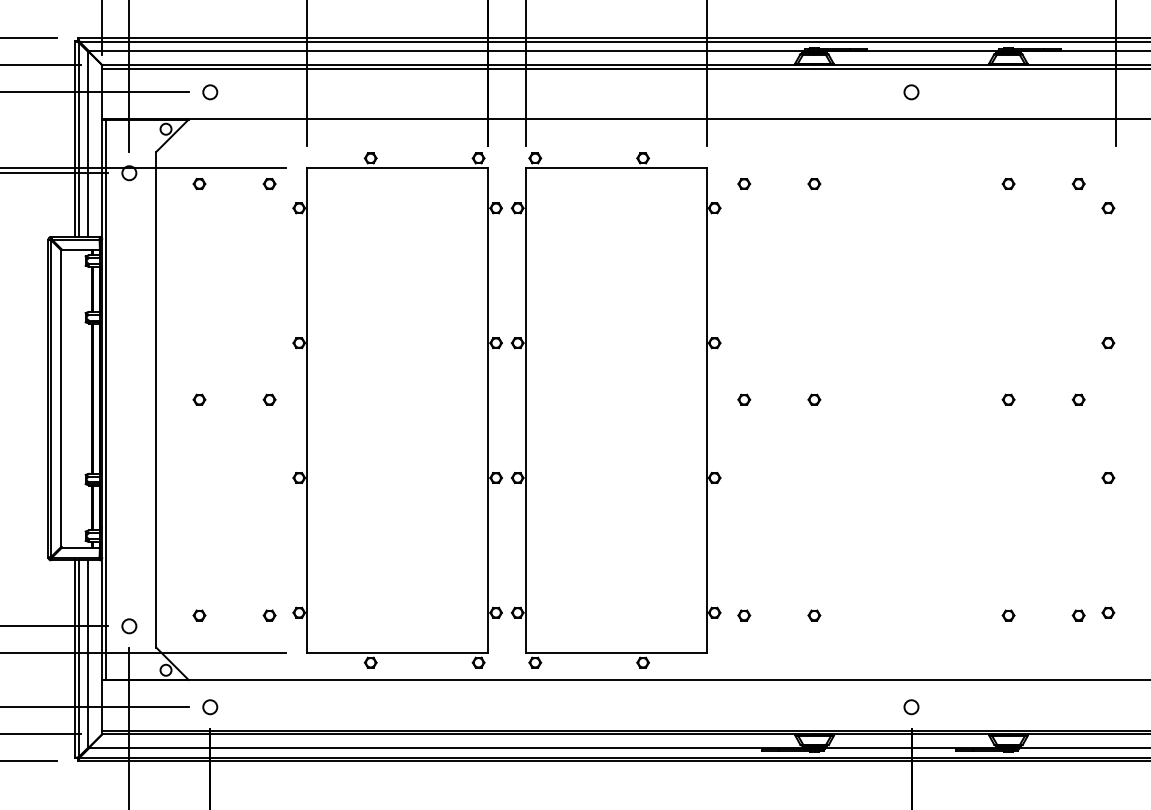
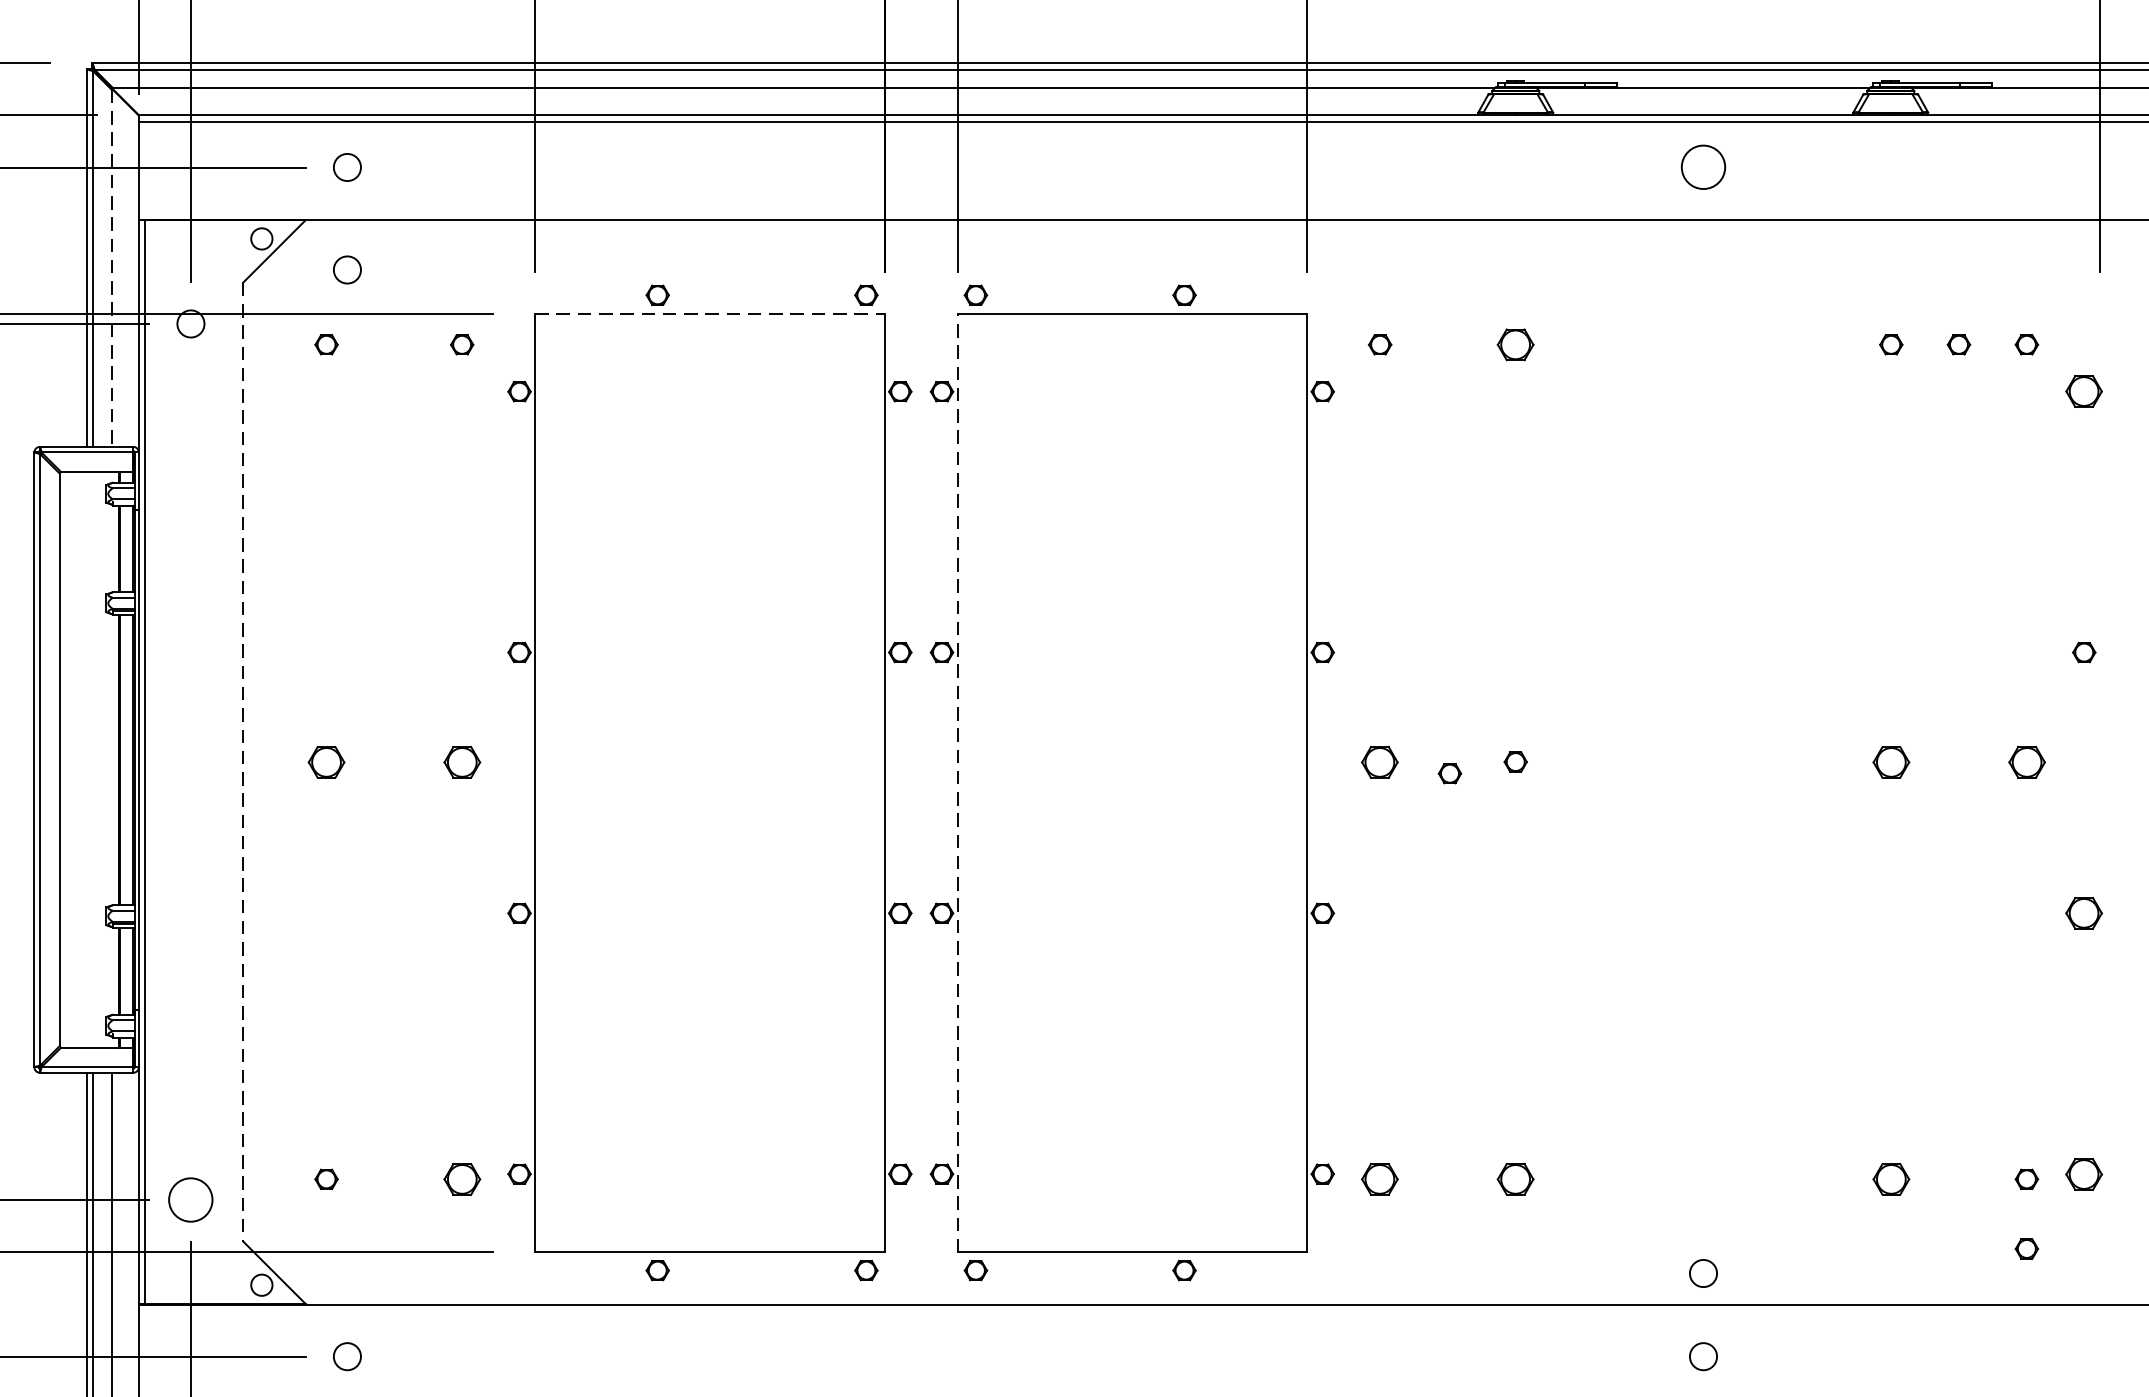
circle: (911, 92) -> (1703, 167), size x1.6
line: (88, 144) -> (111, 268), solid -> dashed
circle: (210, 145) -> (347, 270), added
line: (398, 167) -> (711, 312), solid -> dashed
part: (814, 183) -> (1515, 343), size x1.6
part: (1043, 183) -> (1958, 343), added
part: (1108, 208) -> (2084, 392), size x1.6
line: (156, 399) -> (243, 761), solid -> dashed
part: (199, 399) -> (326, 761), size x1.6
part: (269, 399) -> (461, 761), size x1.6
part: (744, 399) -> (1380, 761), size x1.6
part: (1008, 399) -> (1891, 761), size x1.6
part: (1078, 399) -> (2026, 761), size x1.6
part: (780, 405) -> (1450, 773), added
line: (525, 410) -> (957, 782), solid -> dashed
part: (1108, 477) -> (2084, 912), size x1.6
part: (1108, 612) -> (2084, 1173), size x1.6
part: (269, 615) -> (461, 1179), size x1.6
part: (744, 615) -> (1380, 1179), size x1.6
part: (814, 615) -> (1515, 1179), size x1.6
part: (1008, 615) -> (1891, 1179), size x1.6
circle: (129, 626) -> (191, 1200), size x1.6
part: (1078, 651) -> (2026, 1248), added
circle: (911, 664) -> (1703, 1274), added

